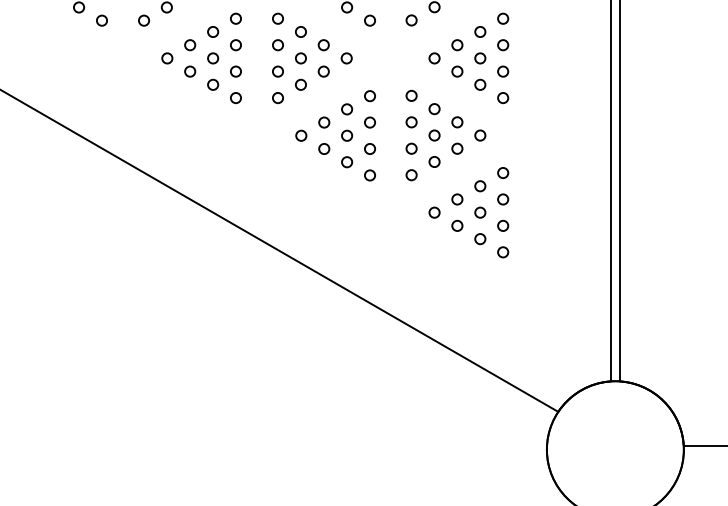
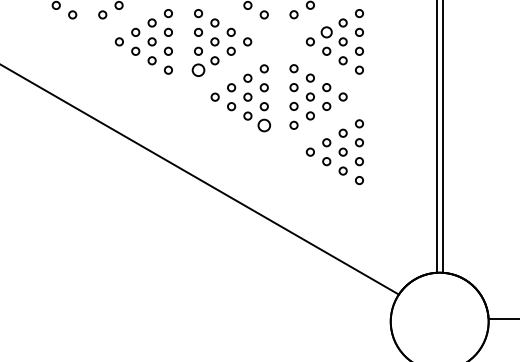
circle: (457, 45) -> (326, 32), size x1.4
circle: (277, 97) -> (198, 69), size x1.6
circle: (369, 175) -> (263, 125), size x1.6

